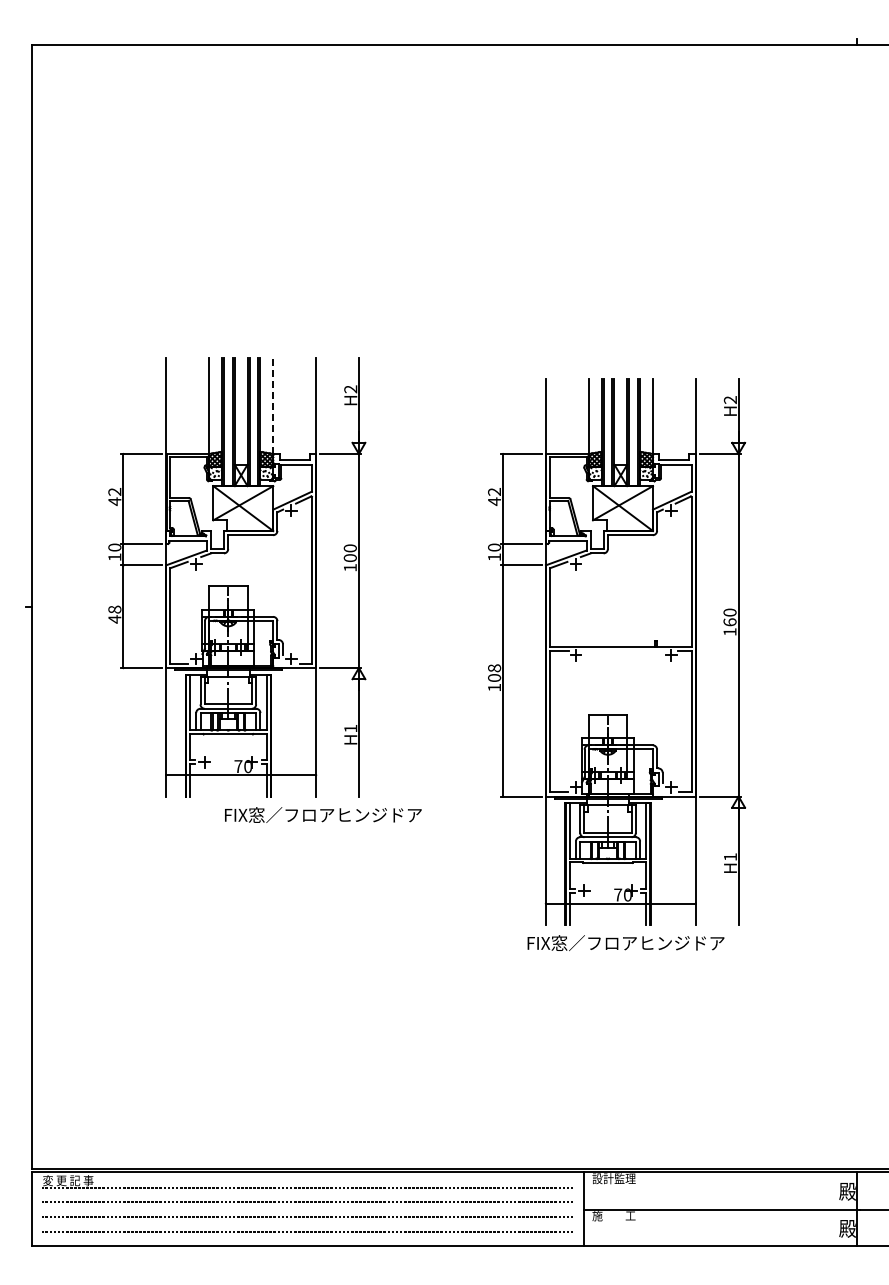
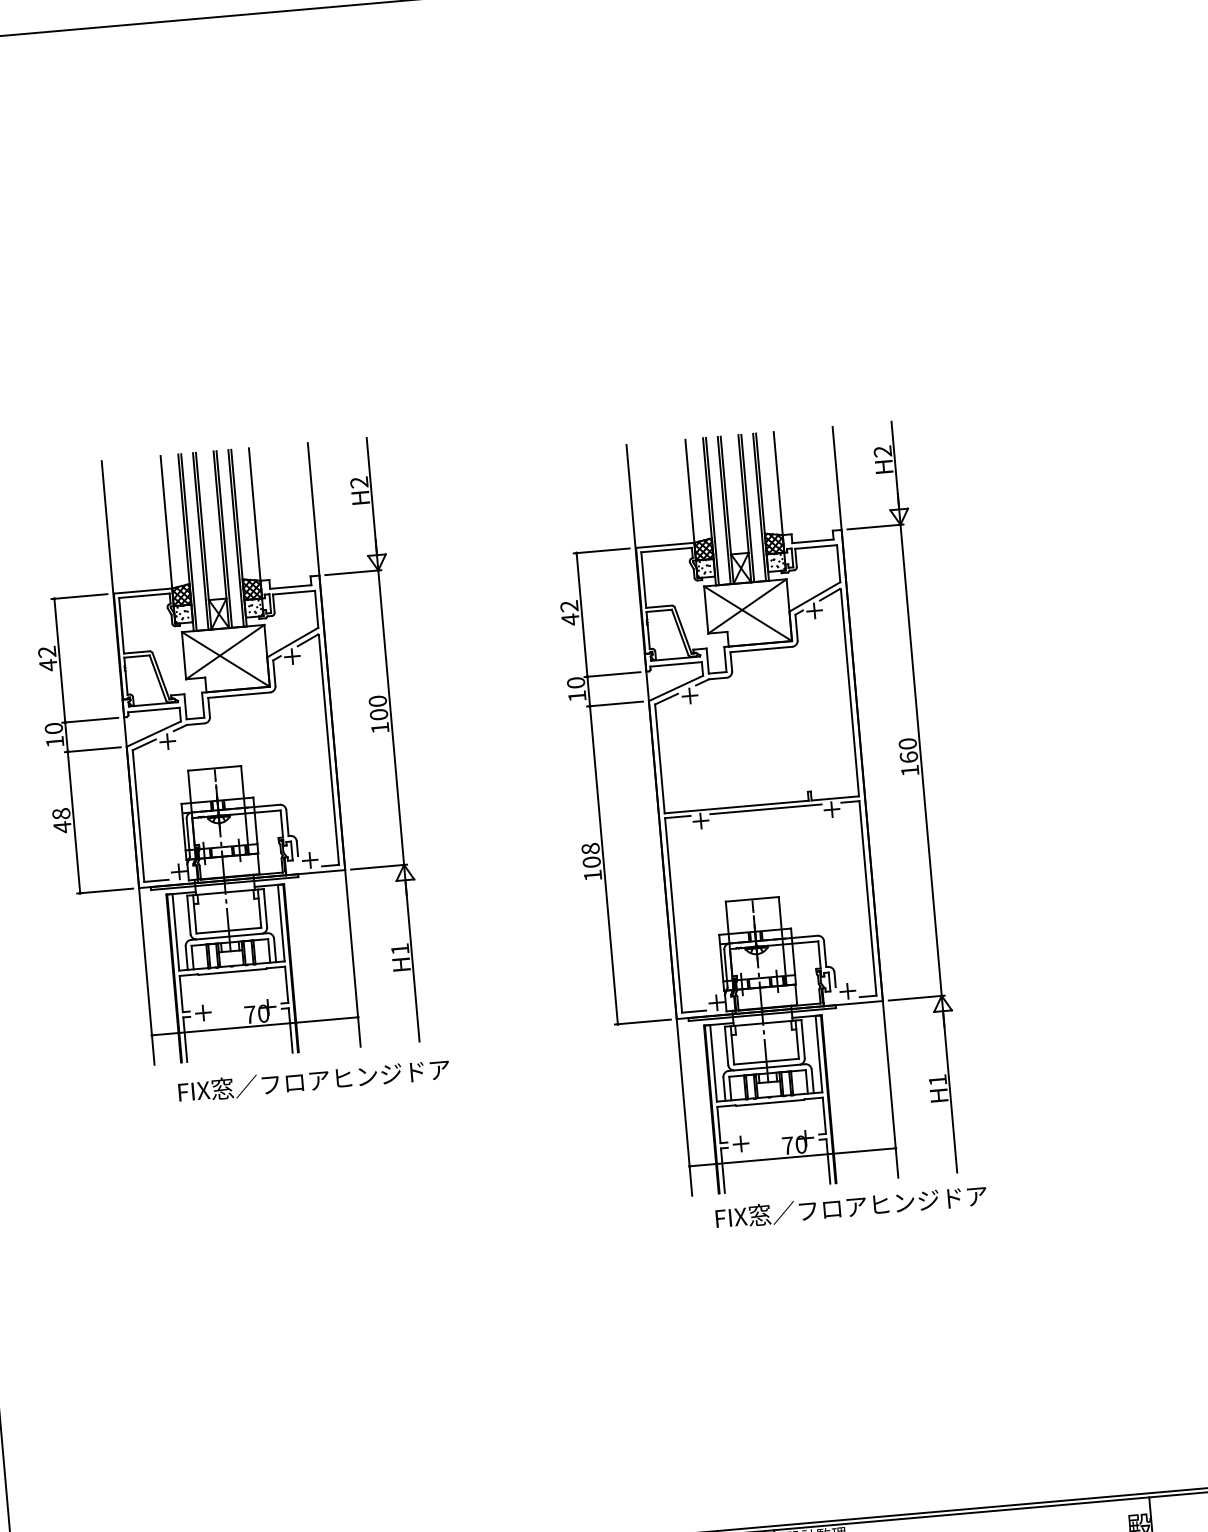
line: (273, 405) -> (255, 514), dashed -> solid
line: (623, 650) -> (765, 808), added
text: (323, 814) -> (314, 1079), moved
text: (625, 942) -> (850, 1206), moved

